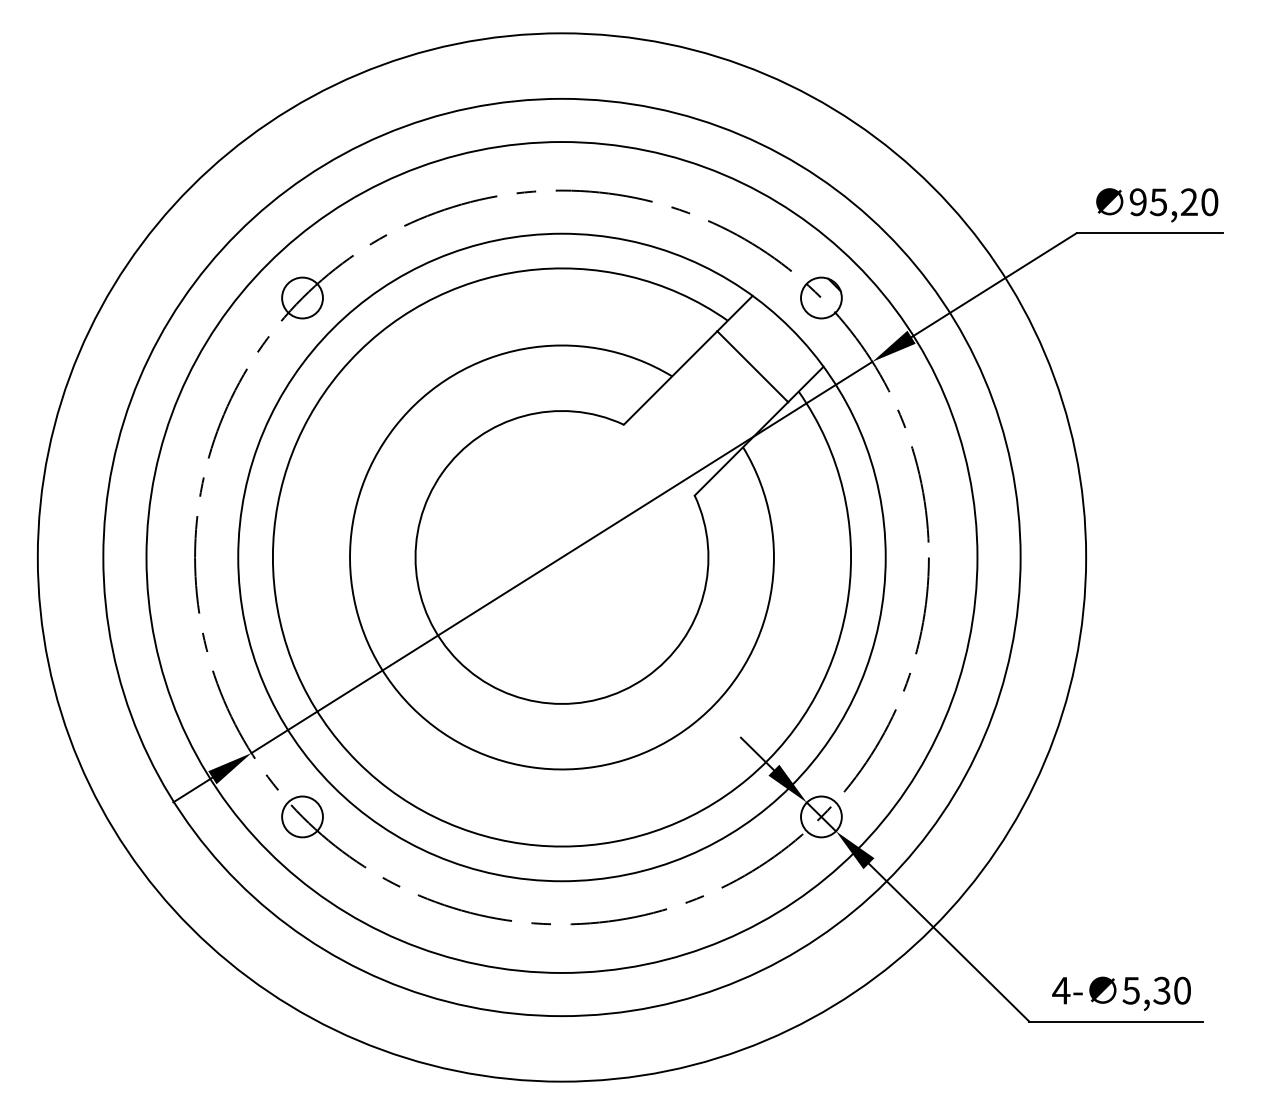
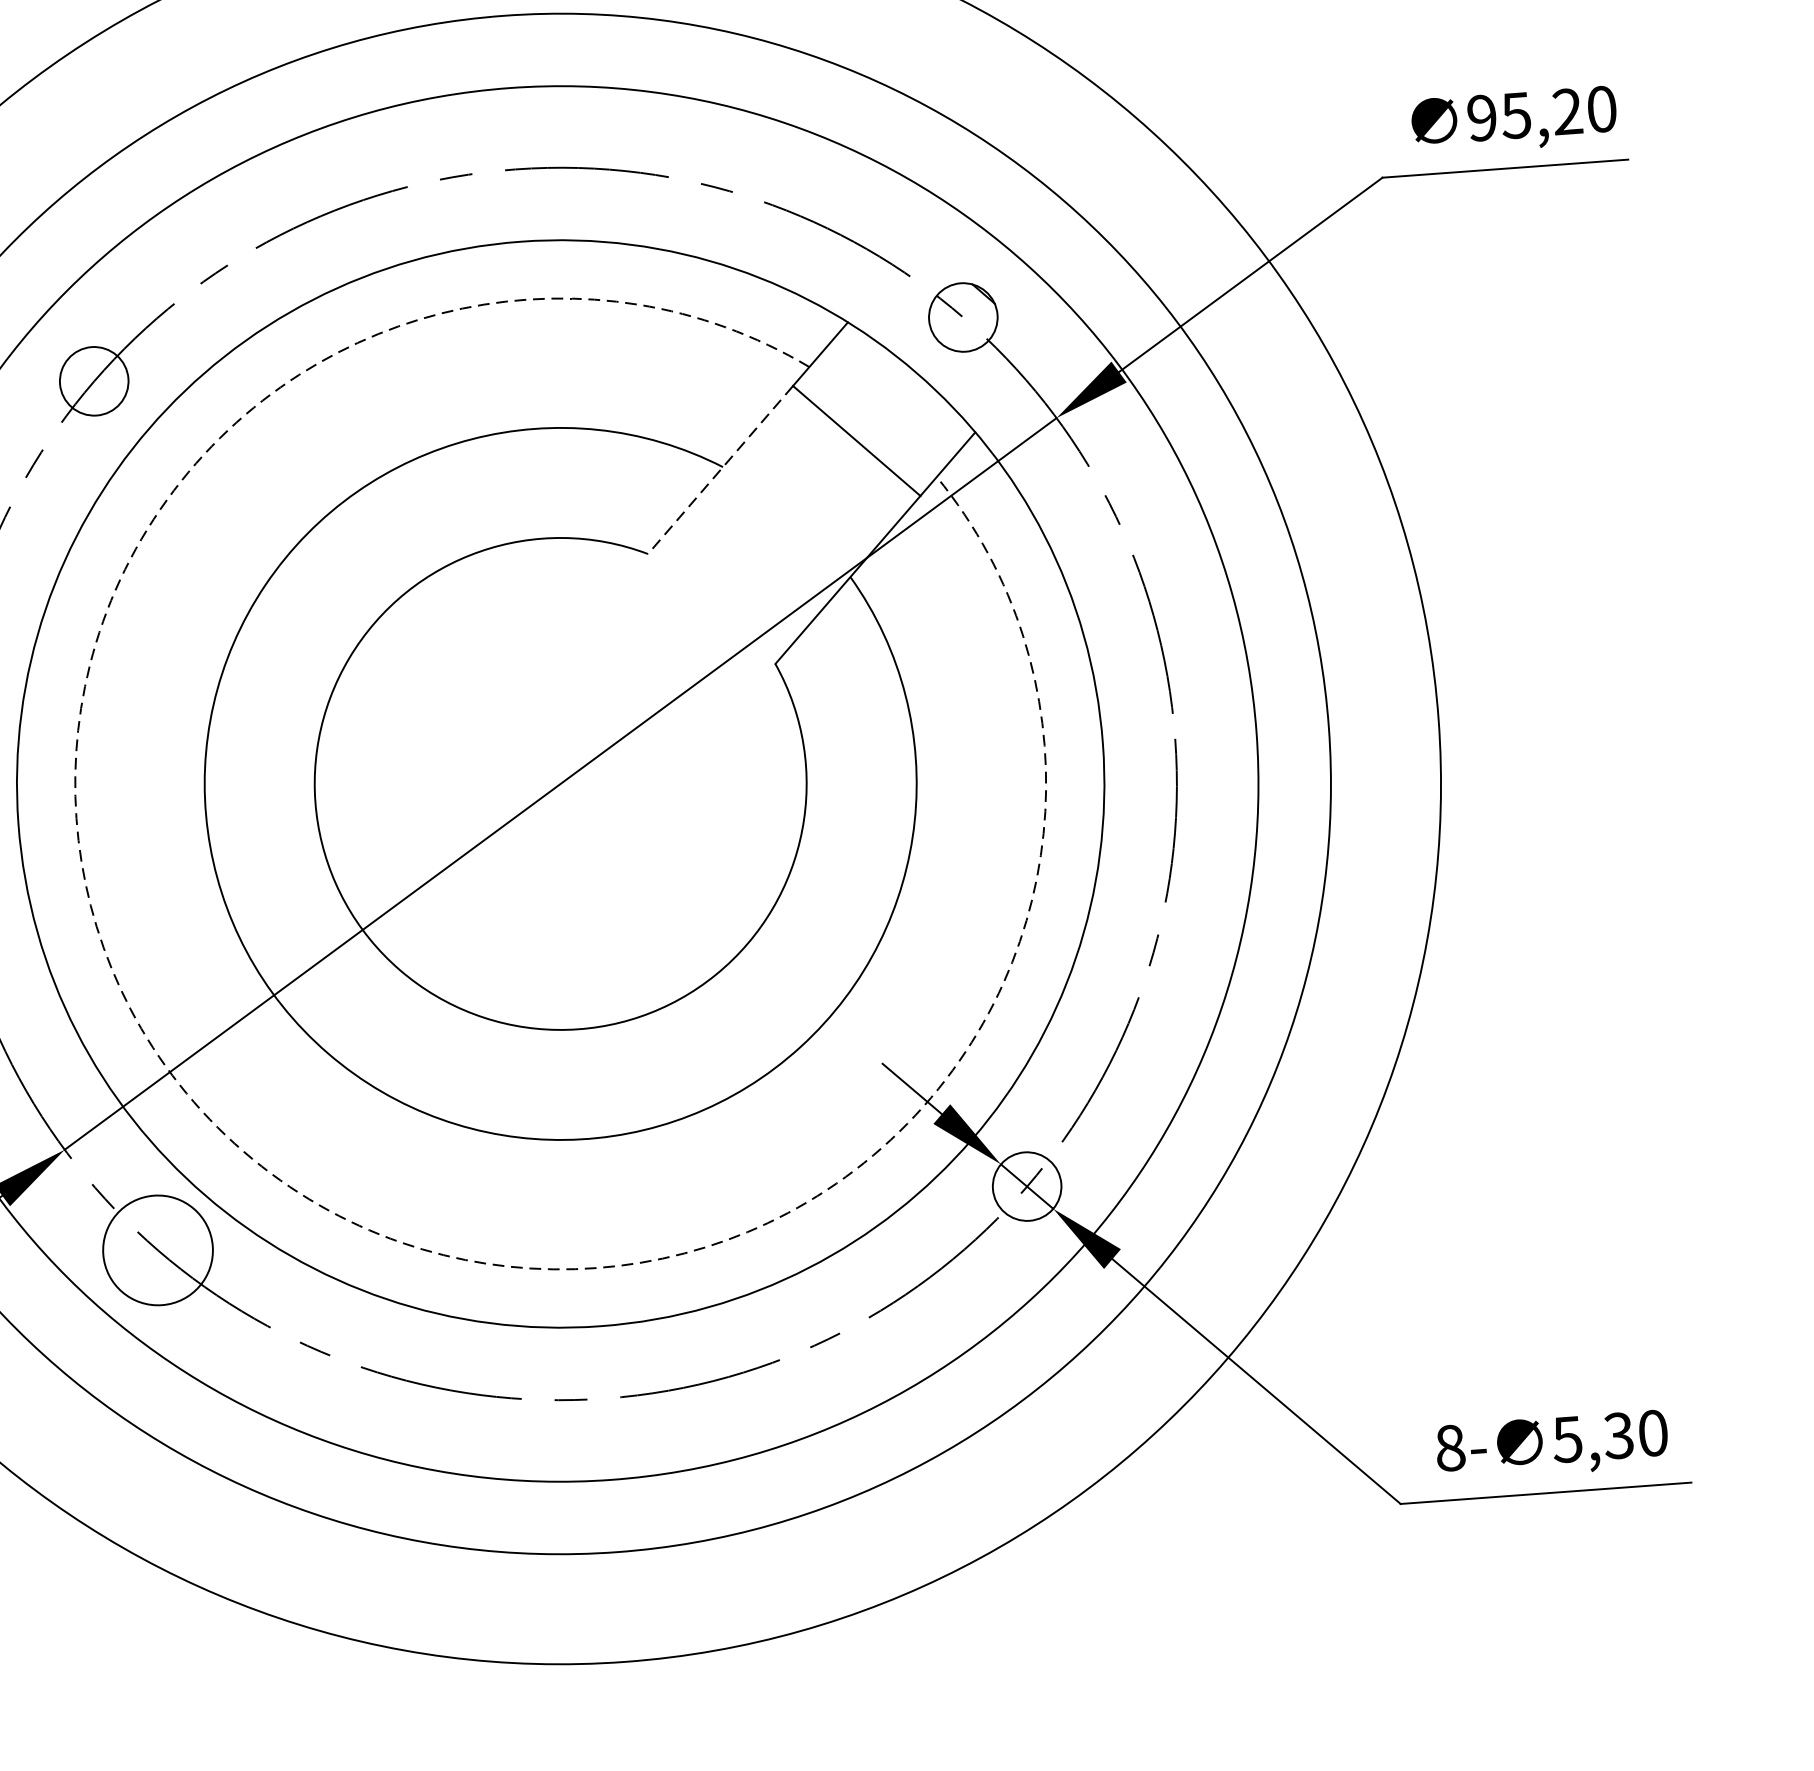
line: (670, 378) -> (720, 470), solid -> dashed
arc: (357, 761) -> (243, 1150), solid -> dashed
circle: (302, 816) -> (157, 1249), size x1.6
text: (1061, 990) -> (1450, 1447), 4- -> 8-

